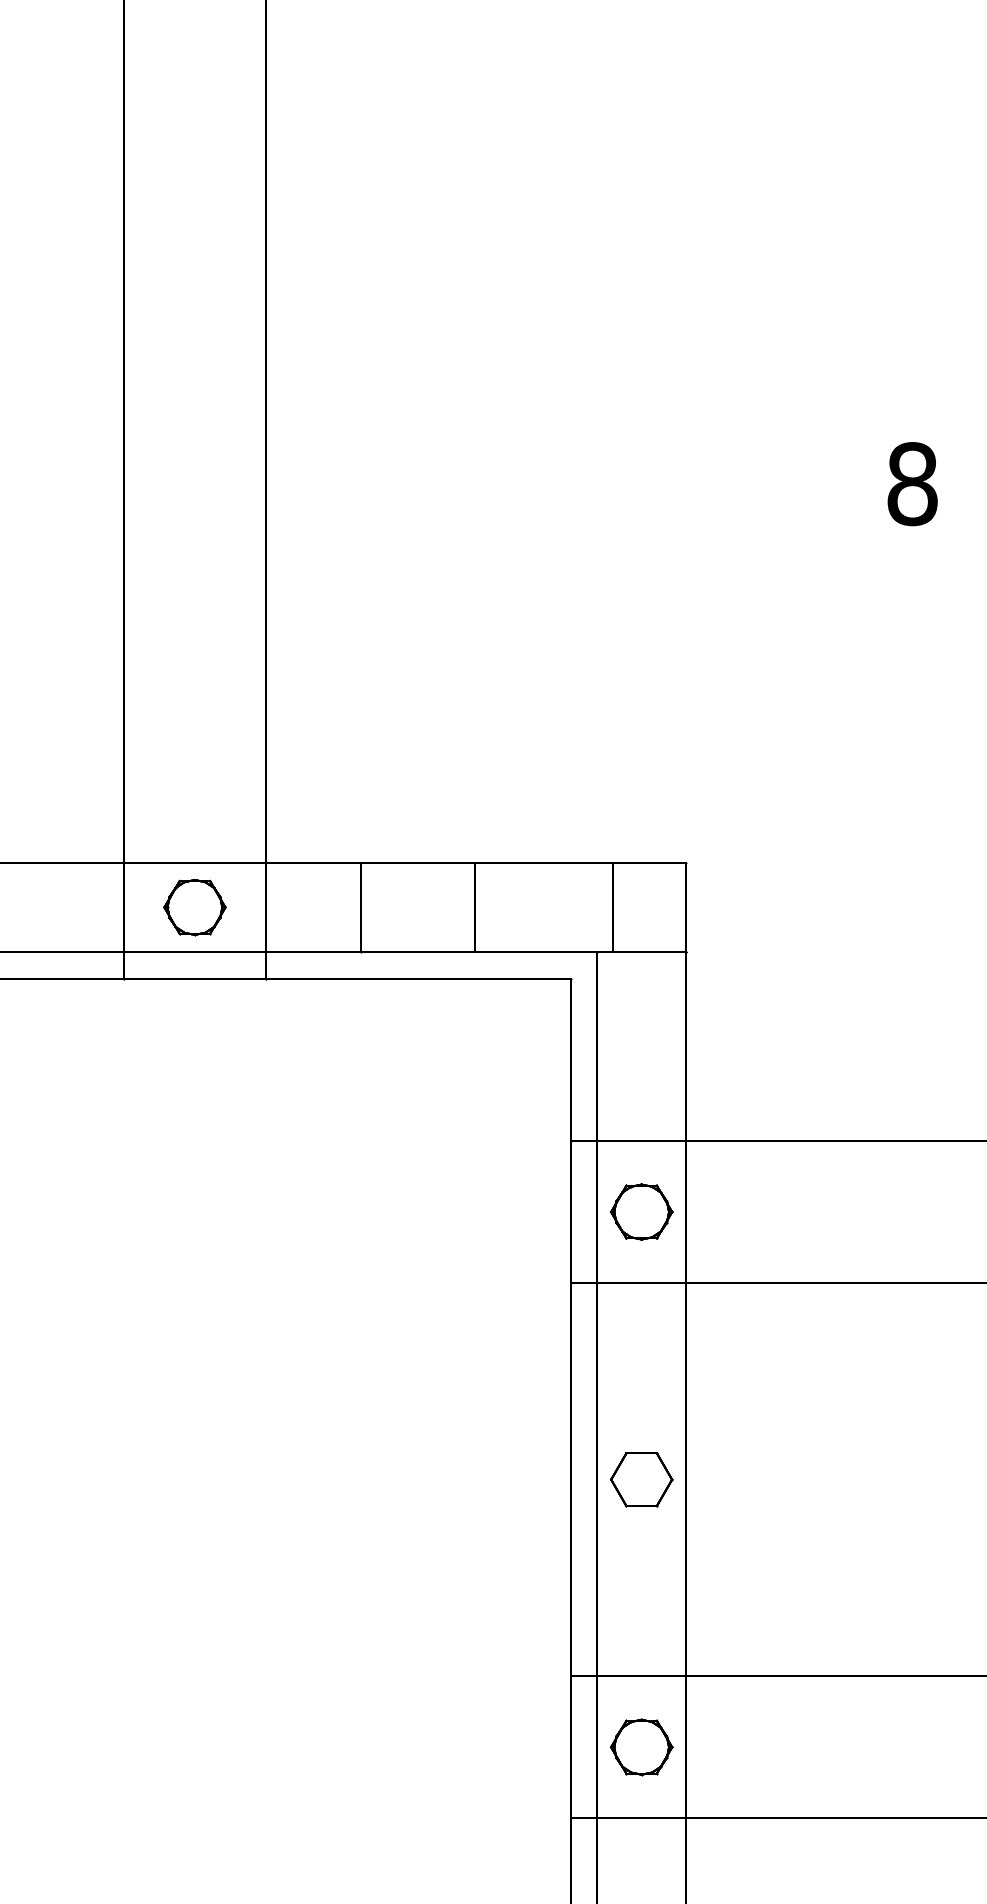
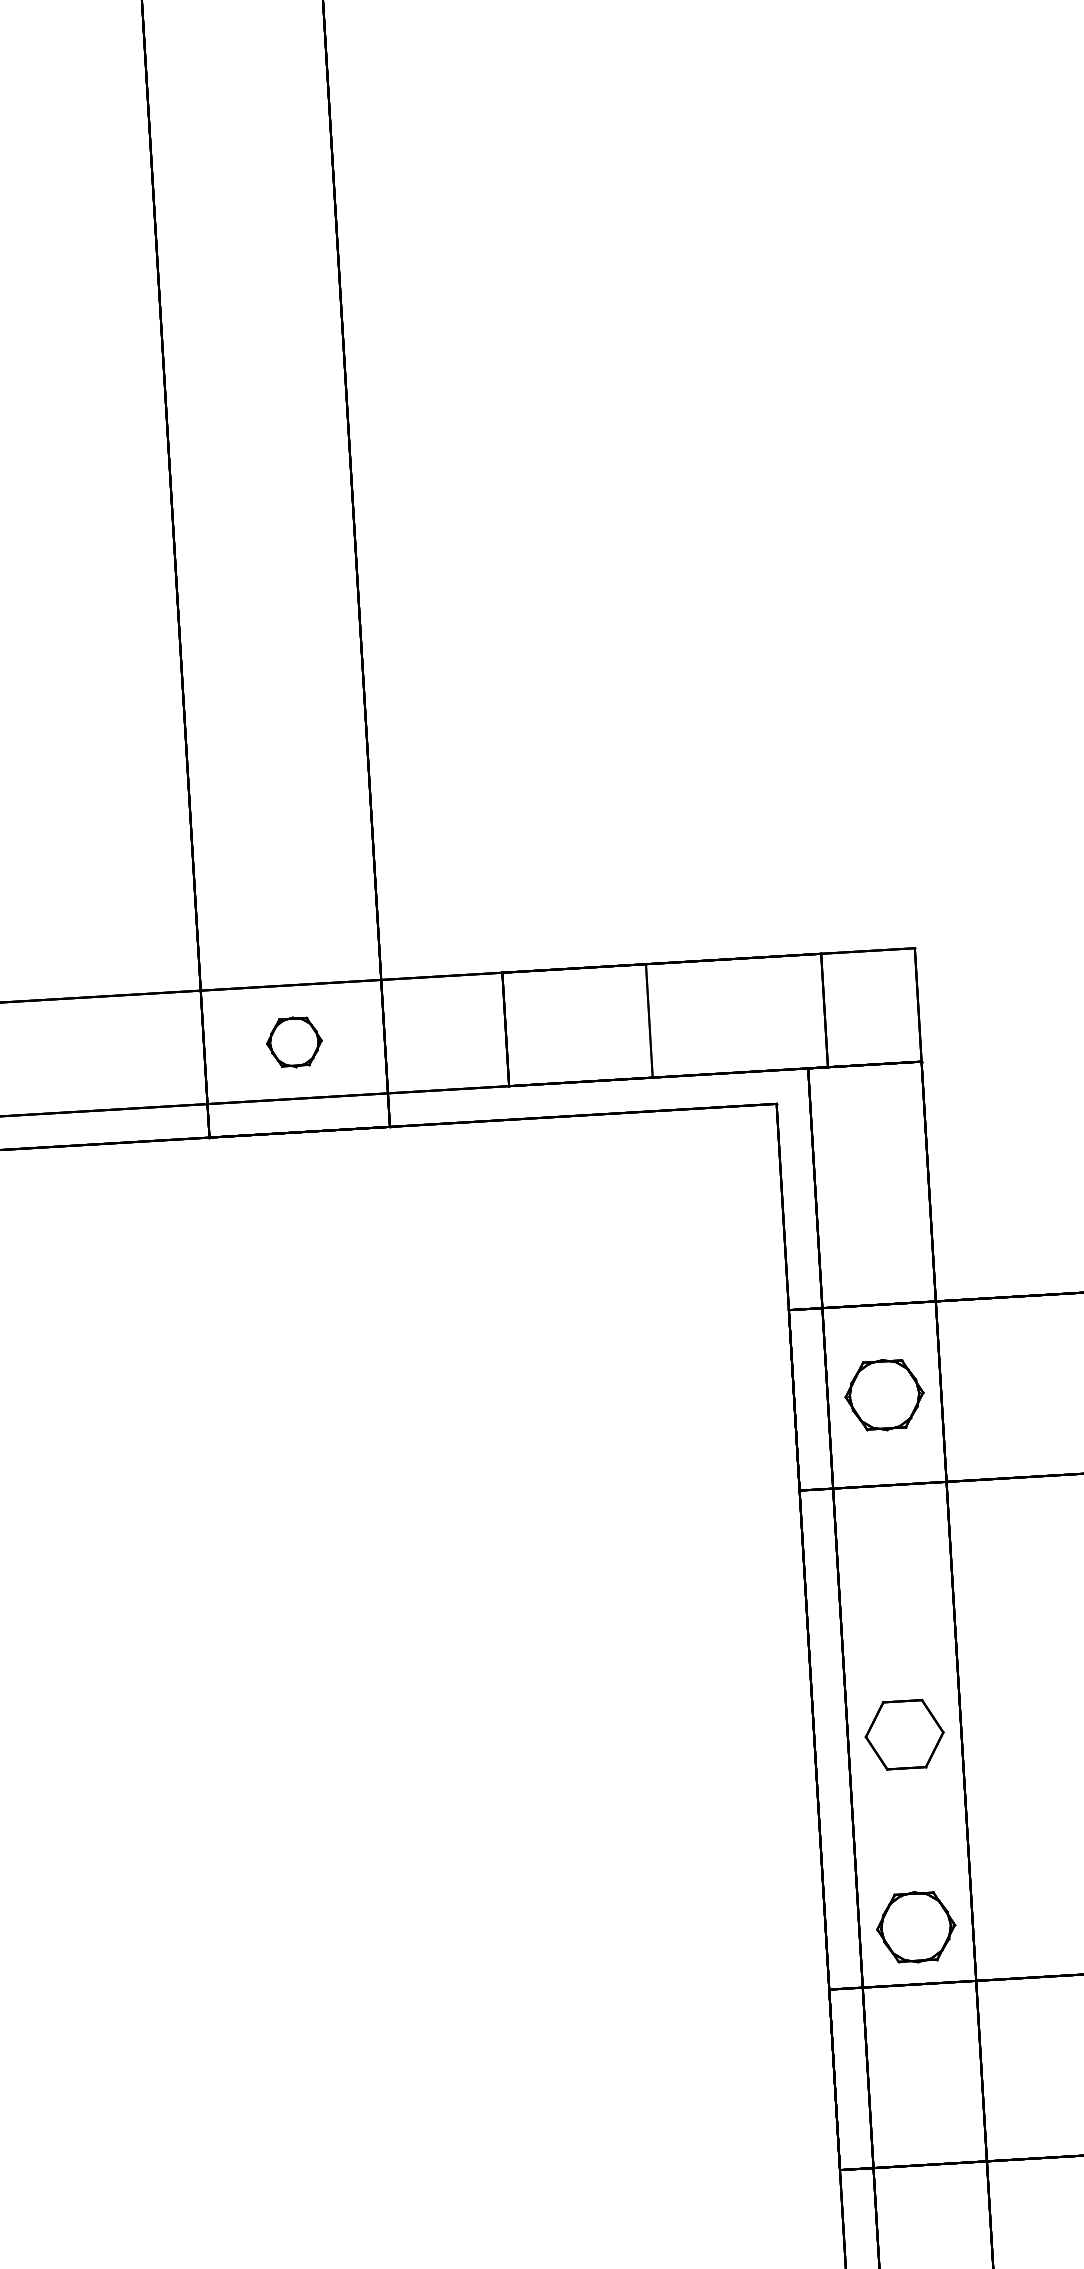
part: (194, 907) -> (293, 1042), size x0.7
part: (641, 1747) -> (915, 1927), moved

